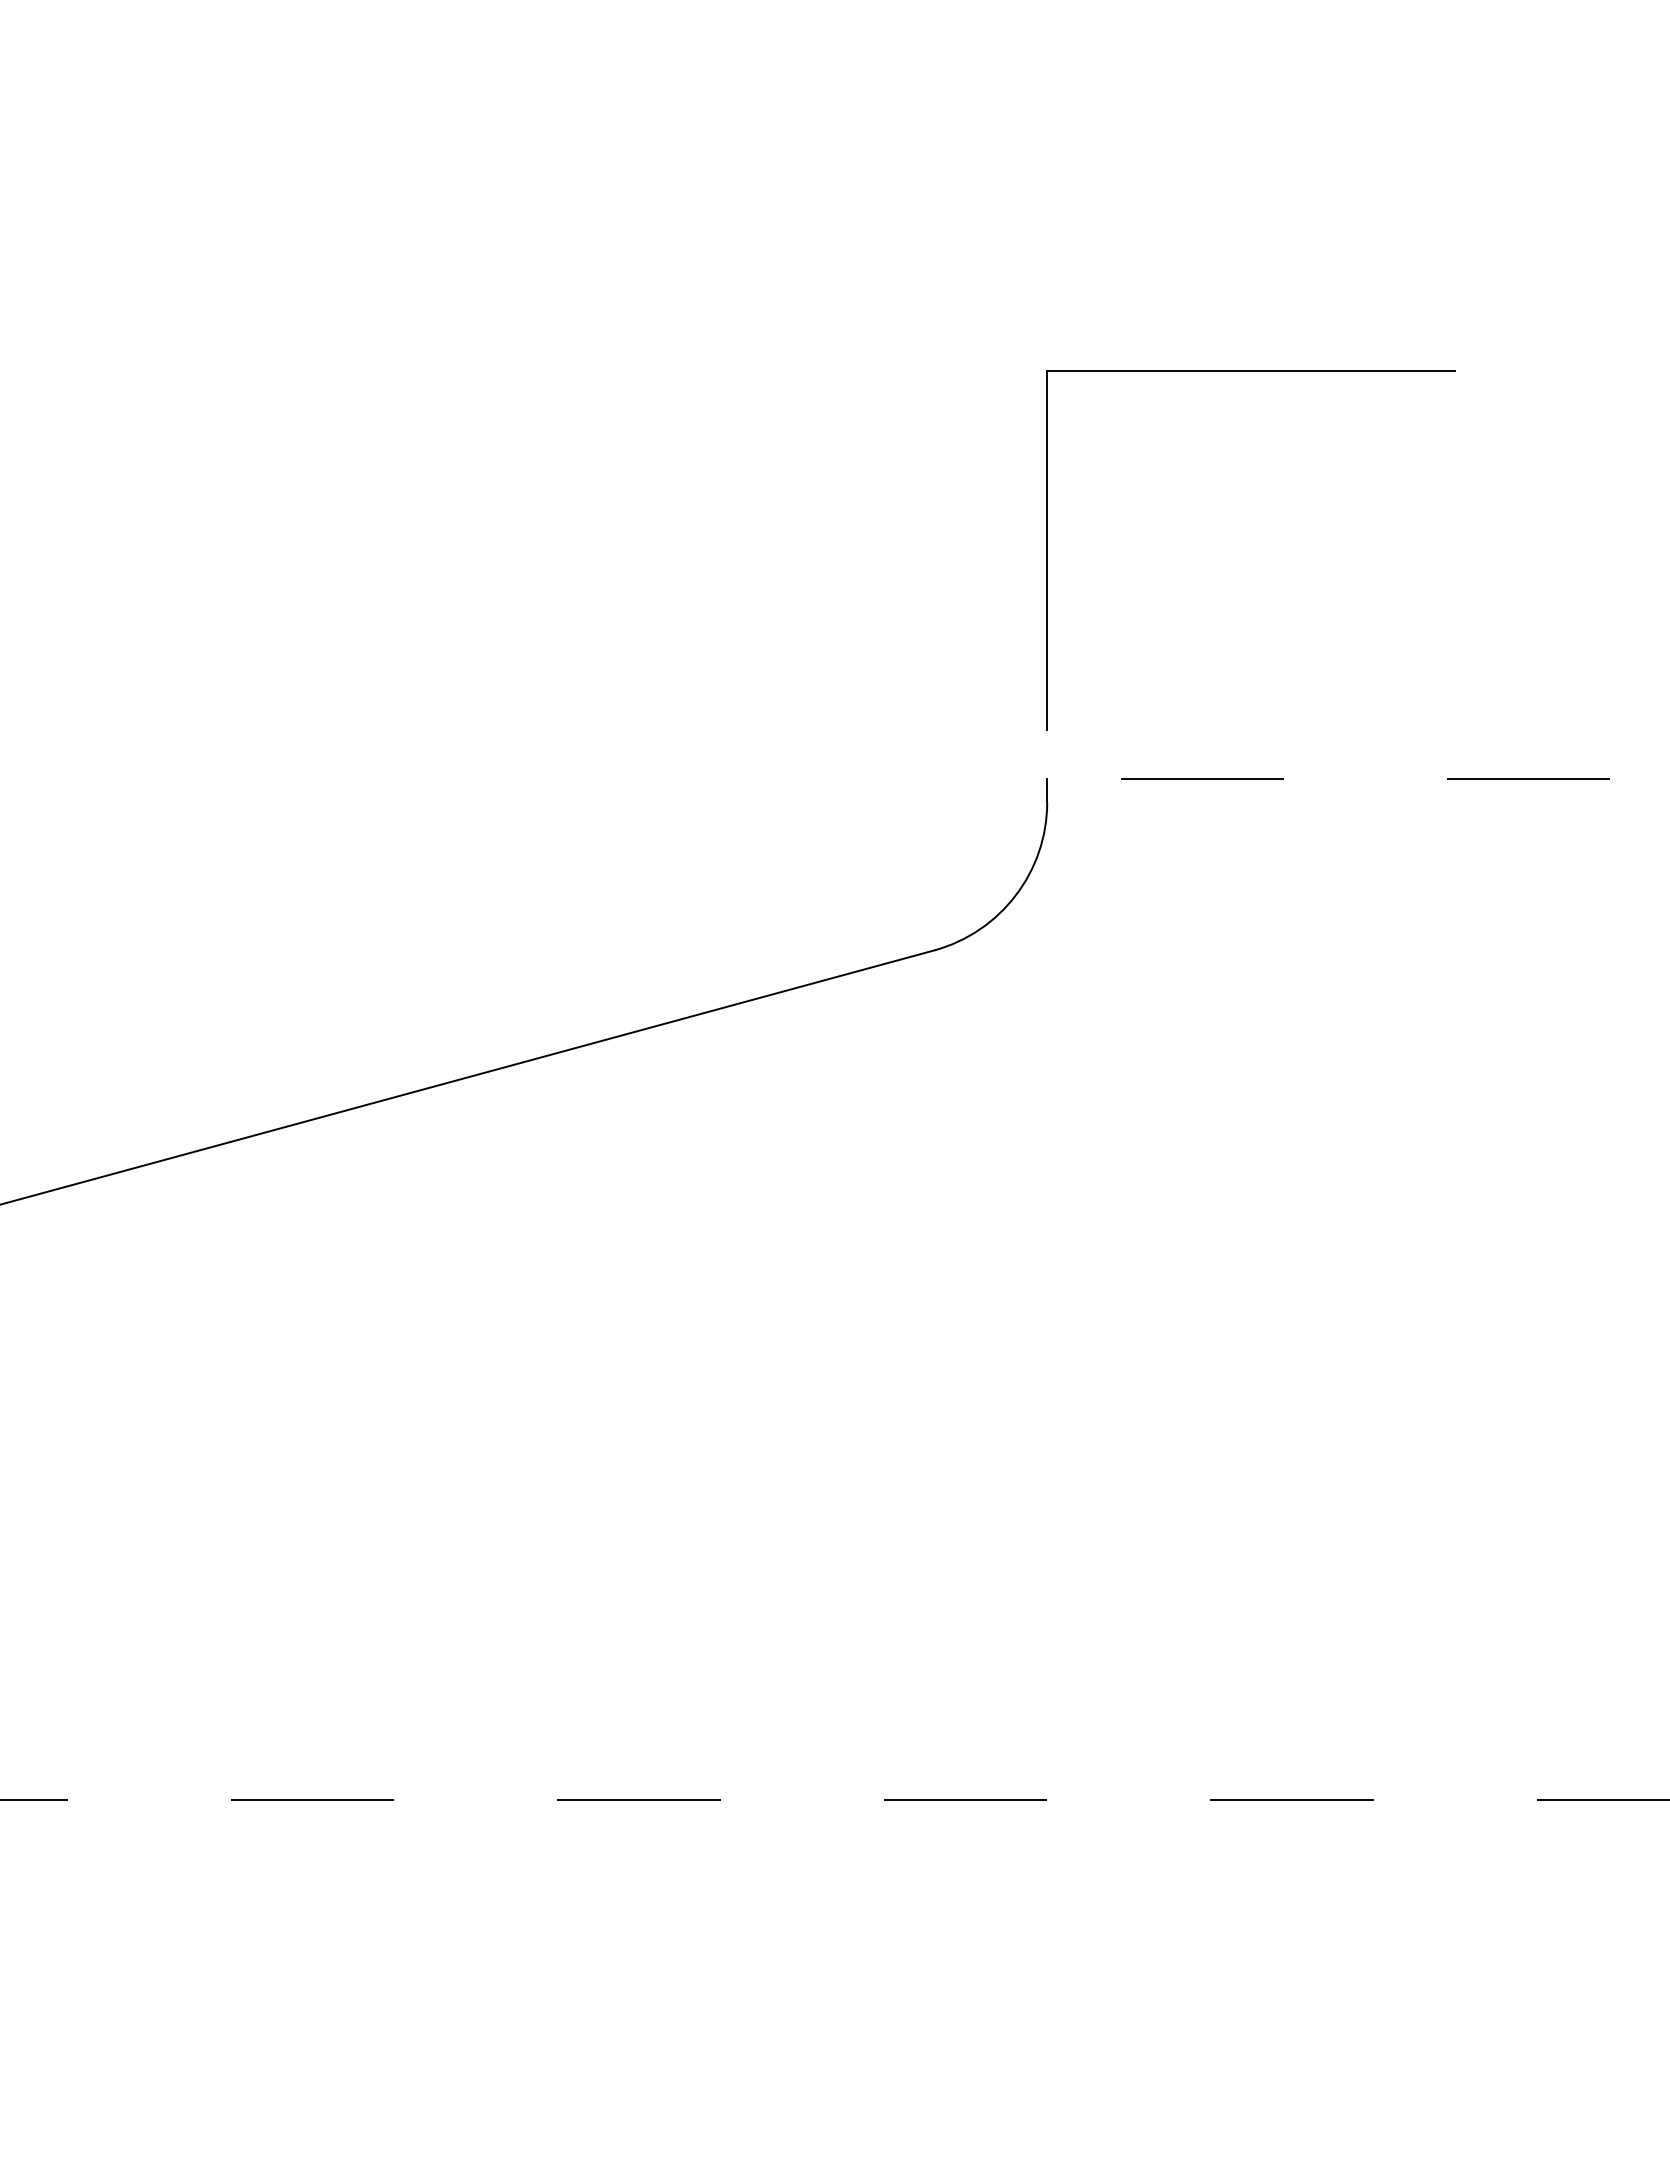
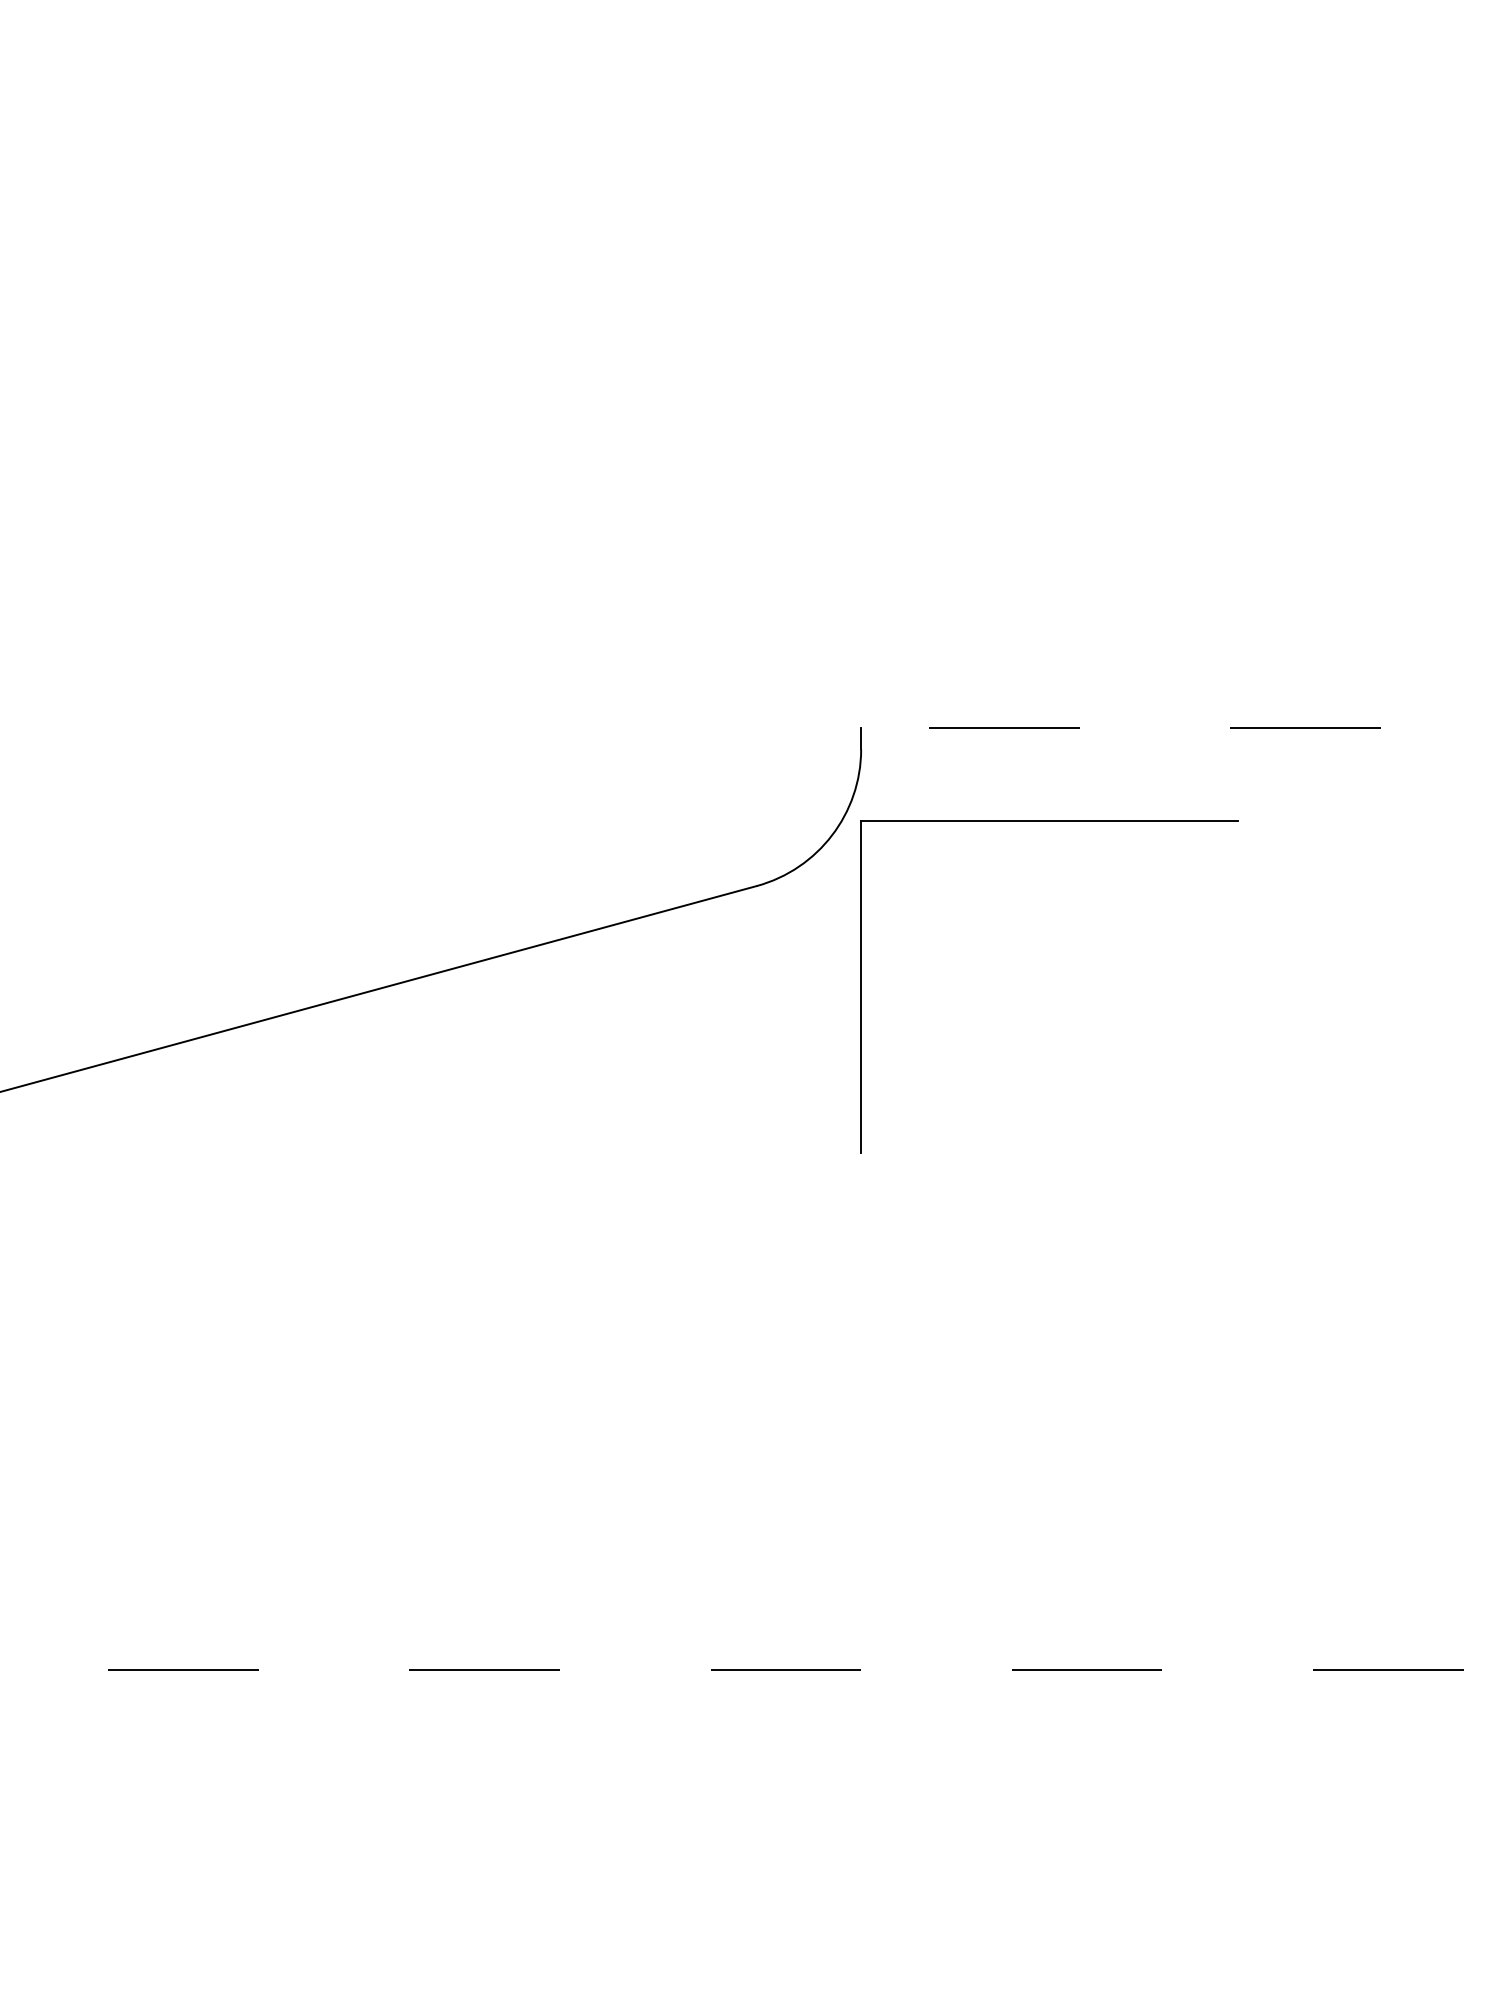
part: (1250, 371) -> (1048, 821), moved

